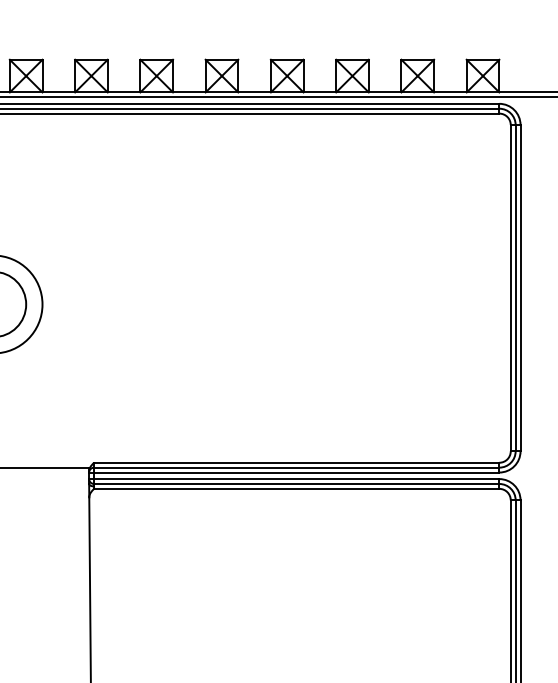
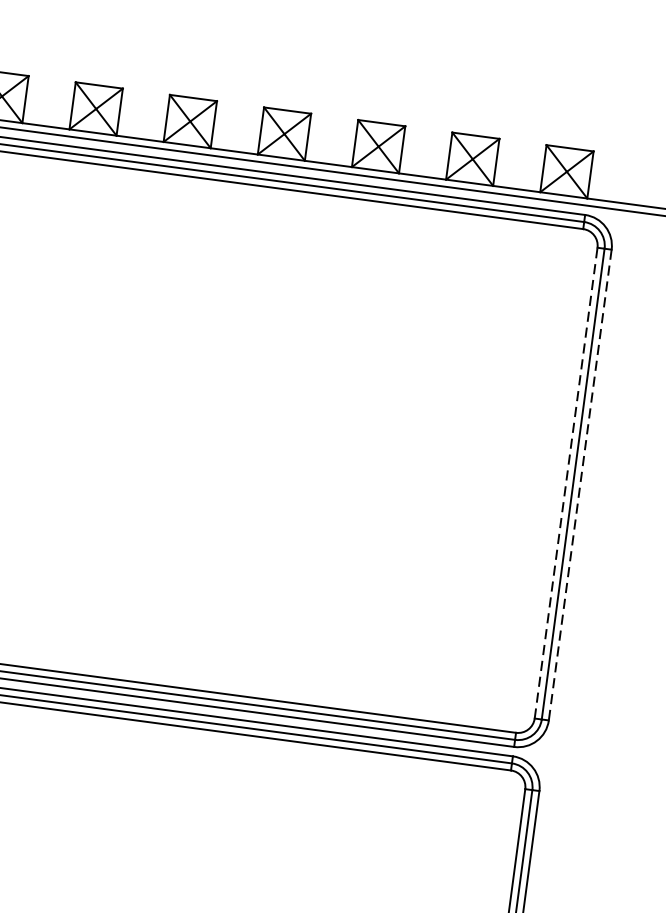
line: (510, 287) -> (565, 482), solid -> dashed
line: (520, 288) -> (580, 485), solid -> dashed

